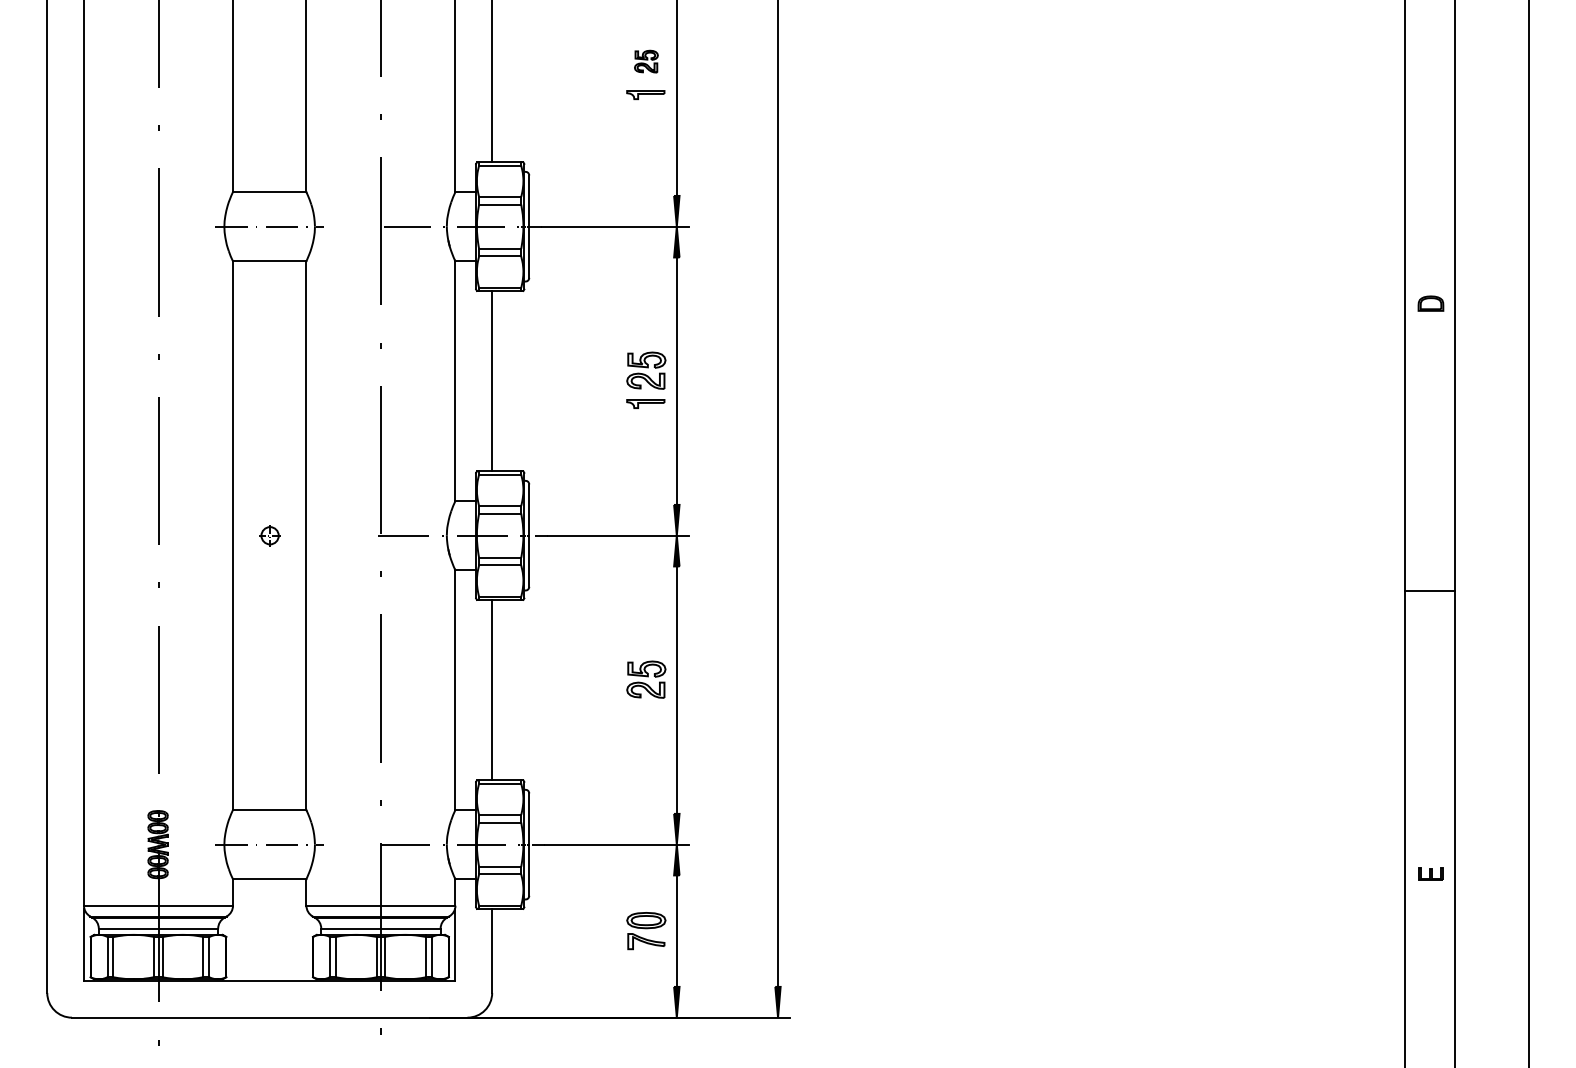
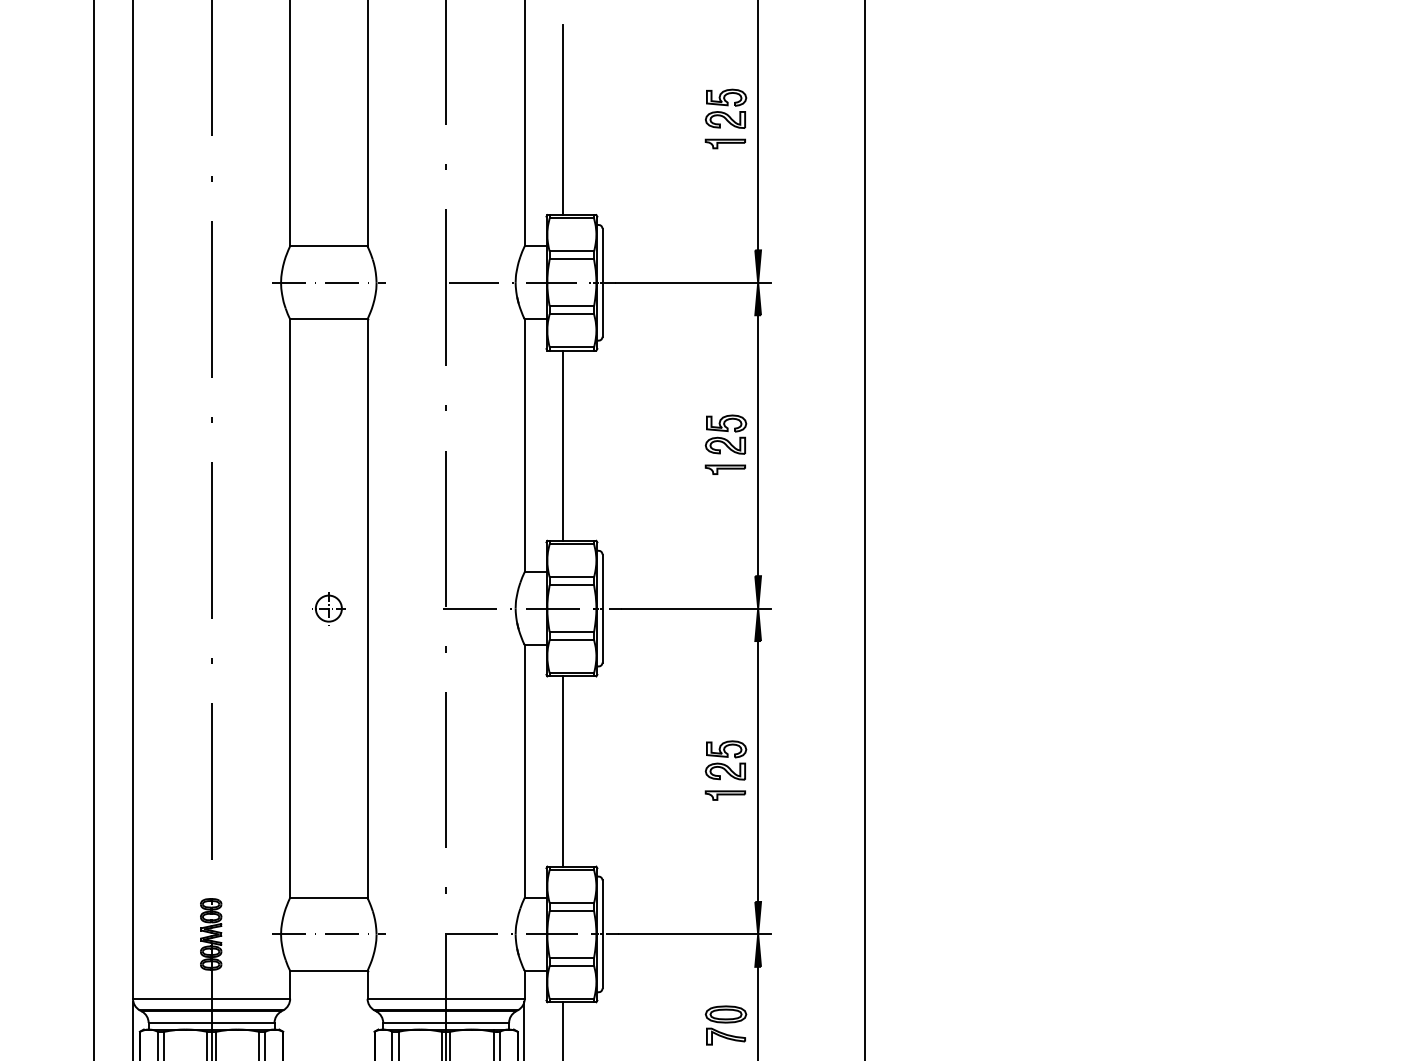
part: (646, 61) -> (726, 108), size x1.67
part: (270, 535) -> (329, 608), size x1.43
part: (645, 712) -> (725, 795), added

